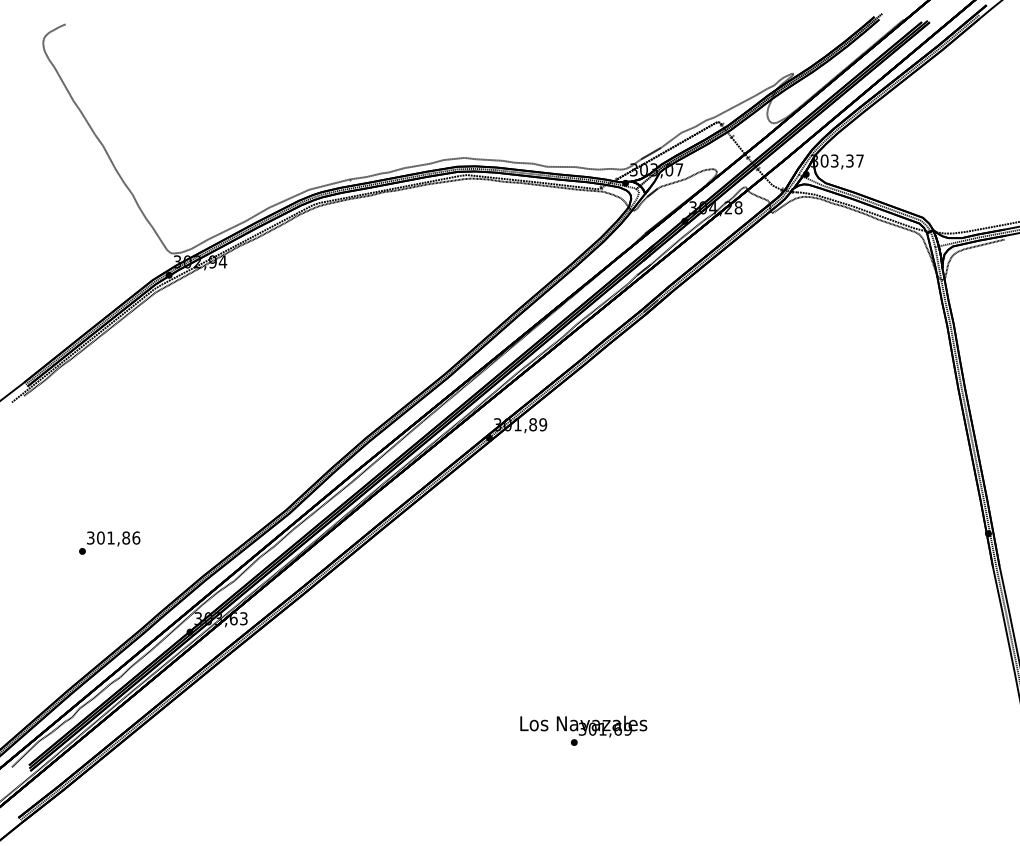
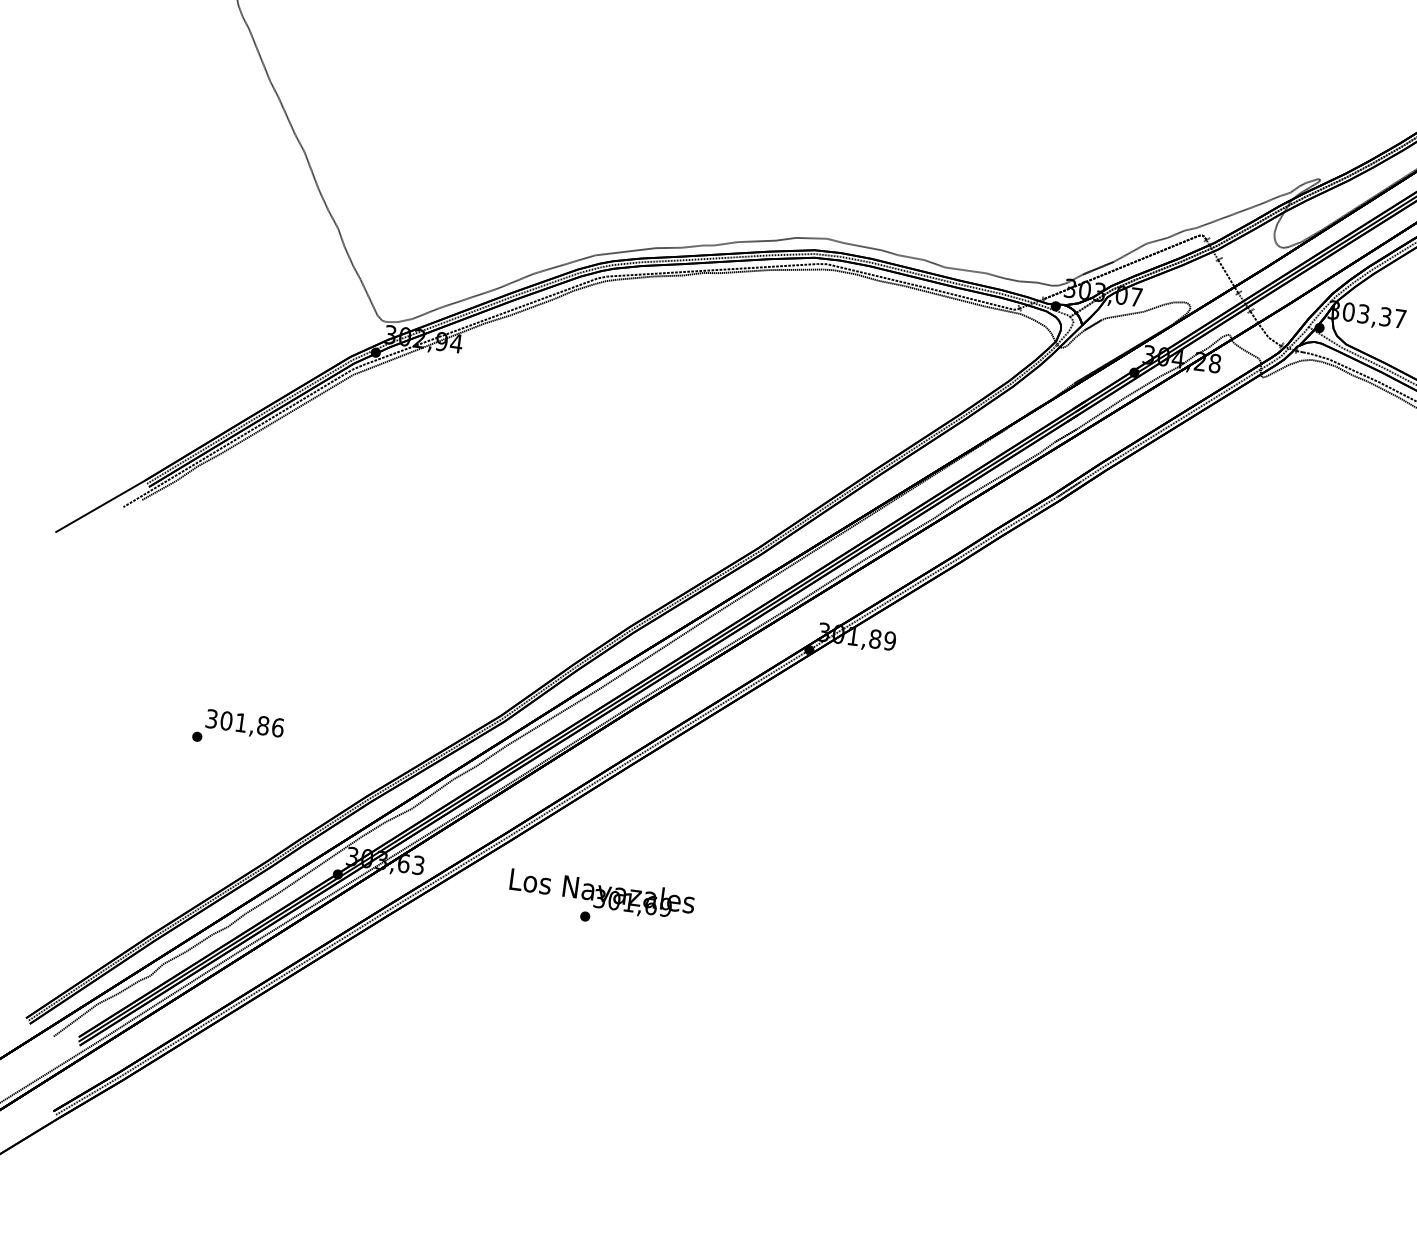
text: (583, 730) -> (600, 900), moved

